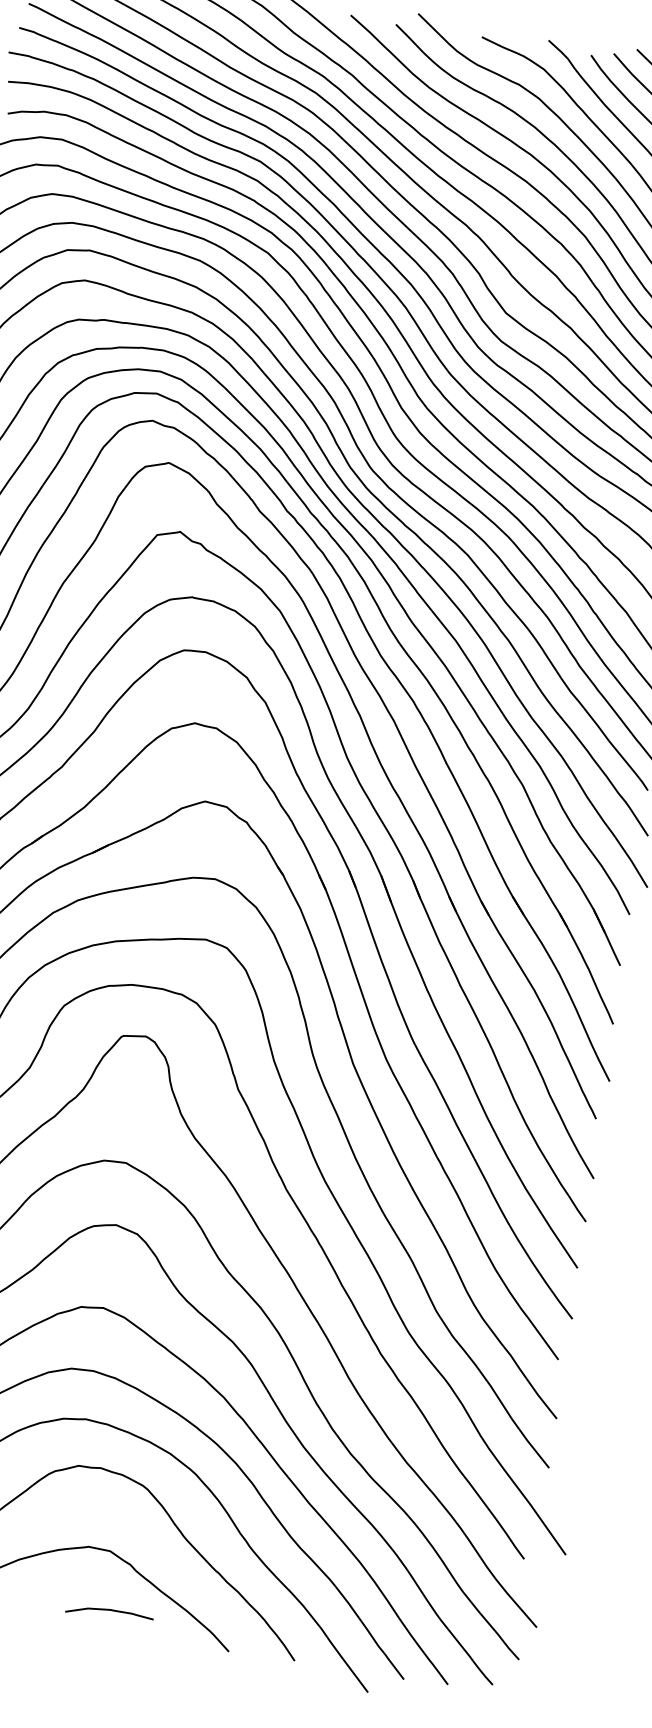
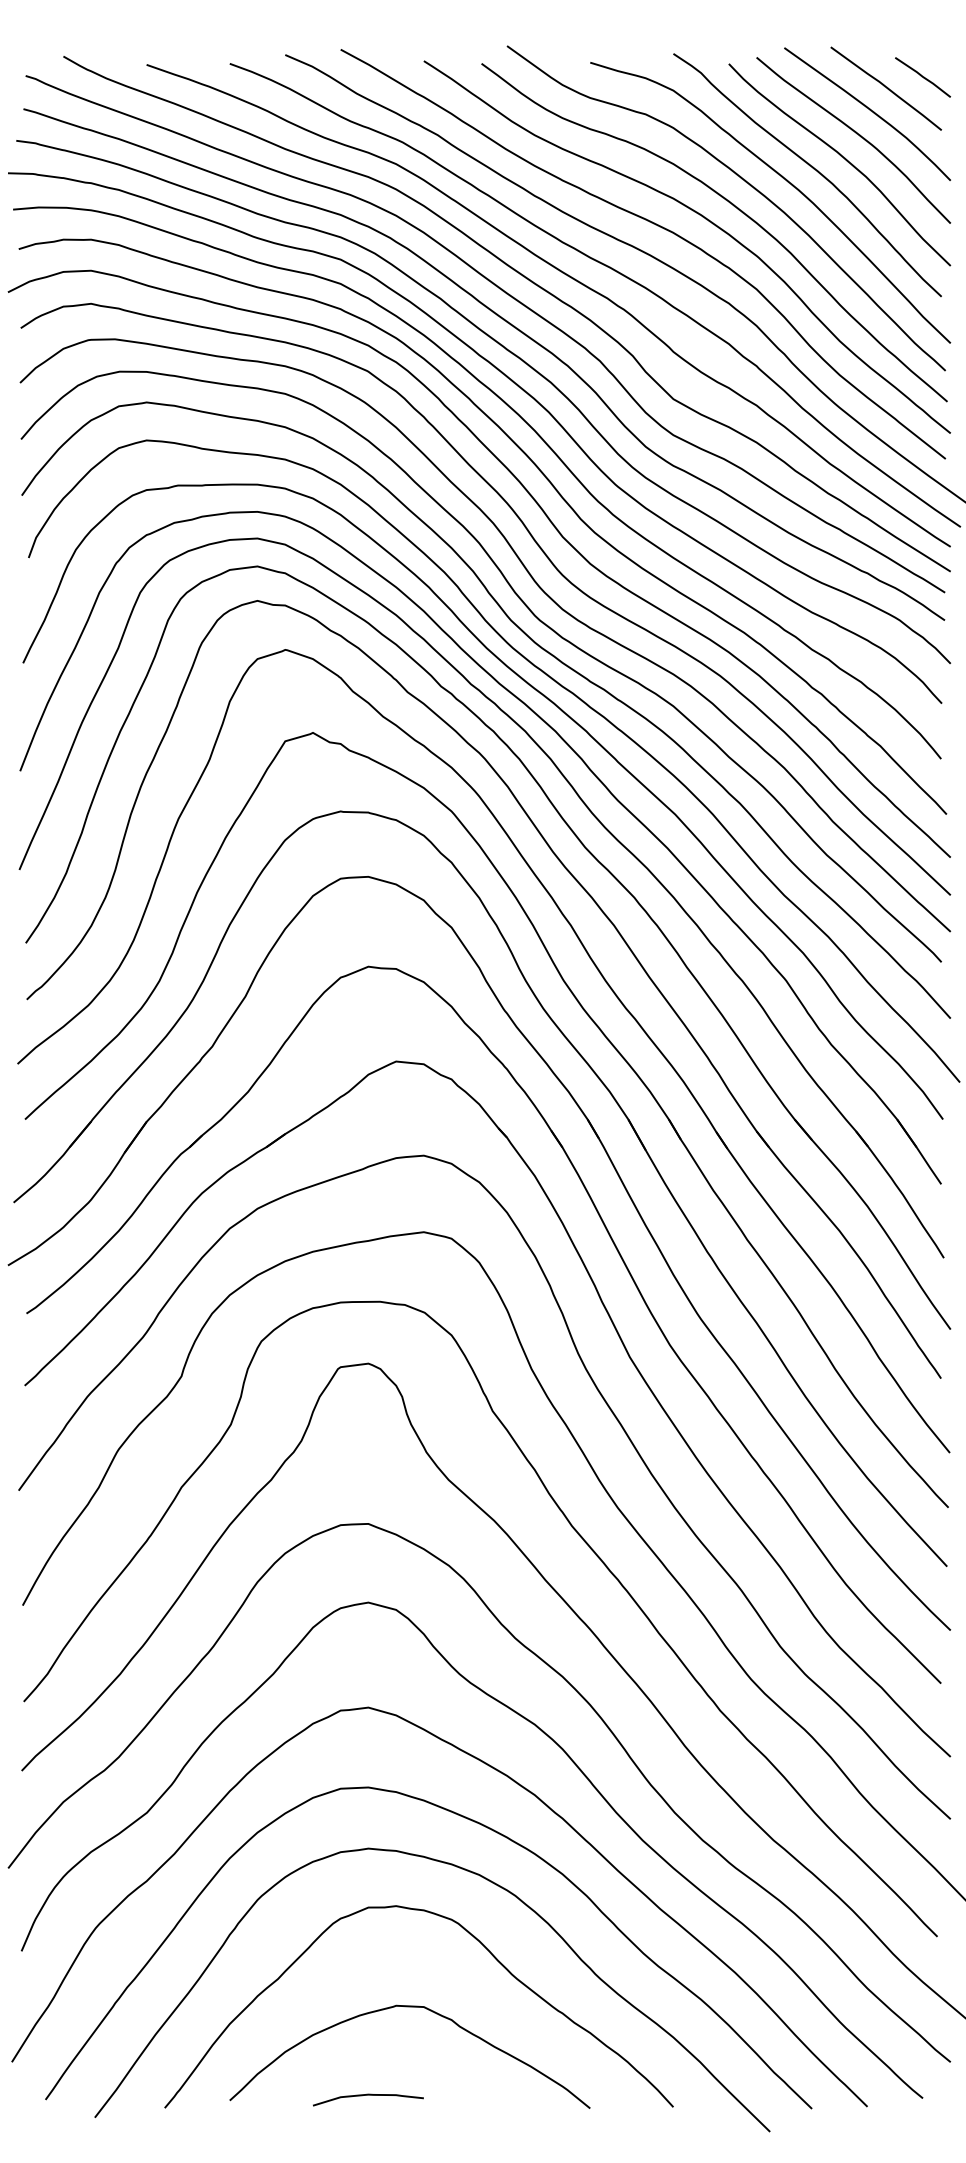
curve: (110, 1610) -> (368, 2095), moved

